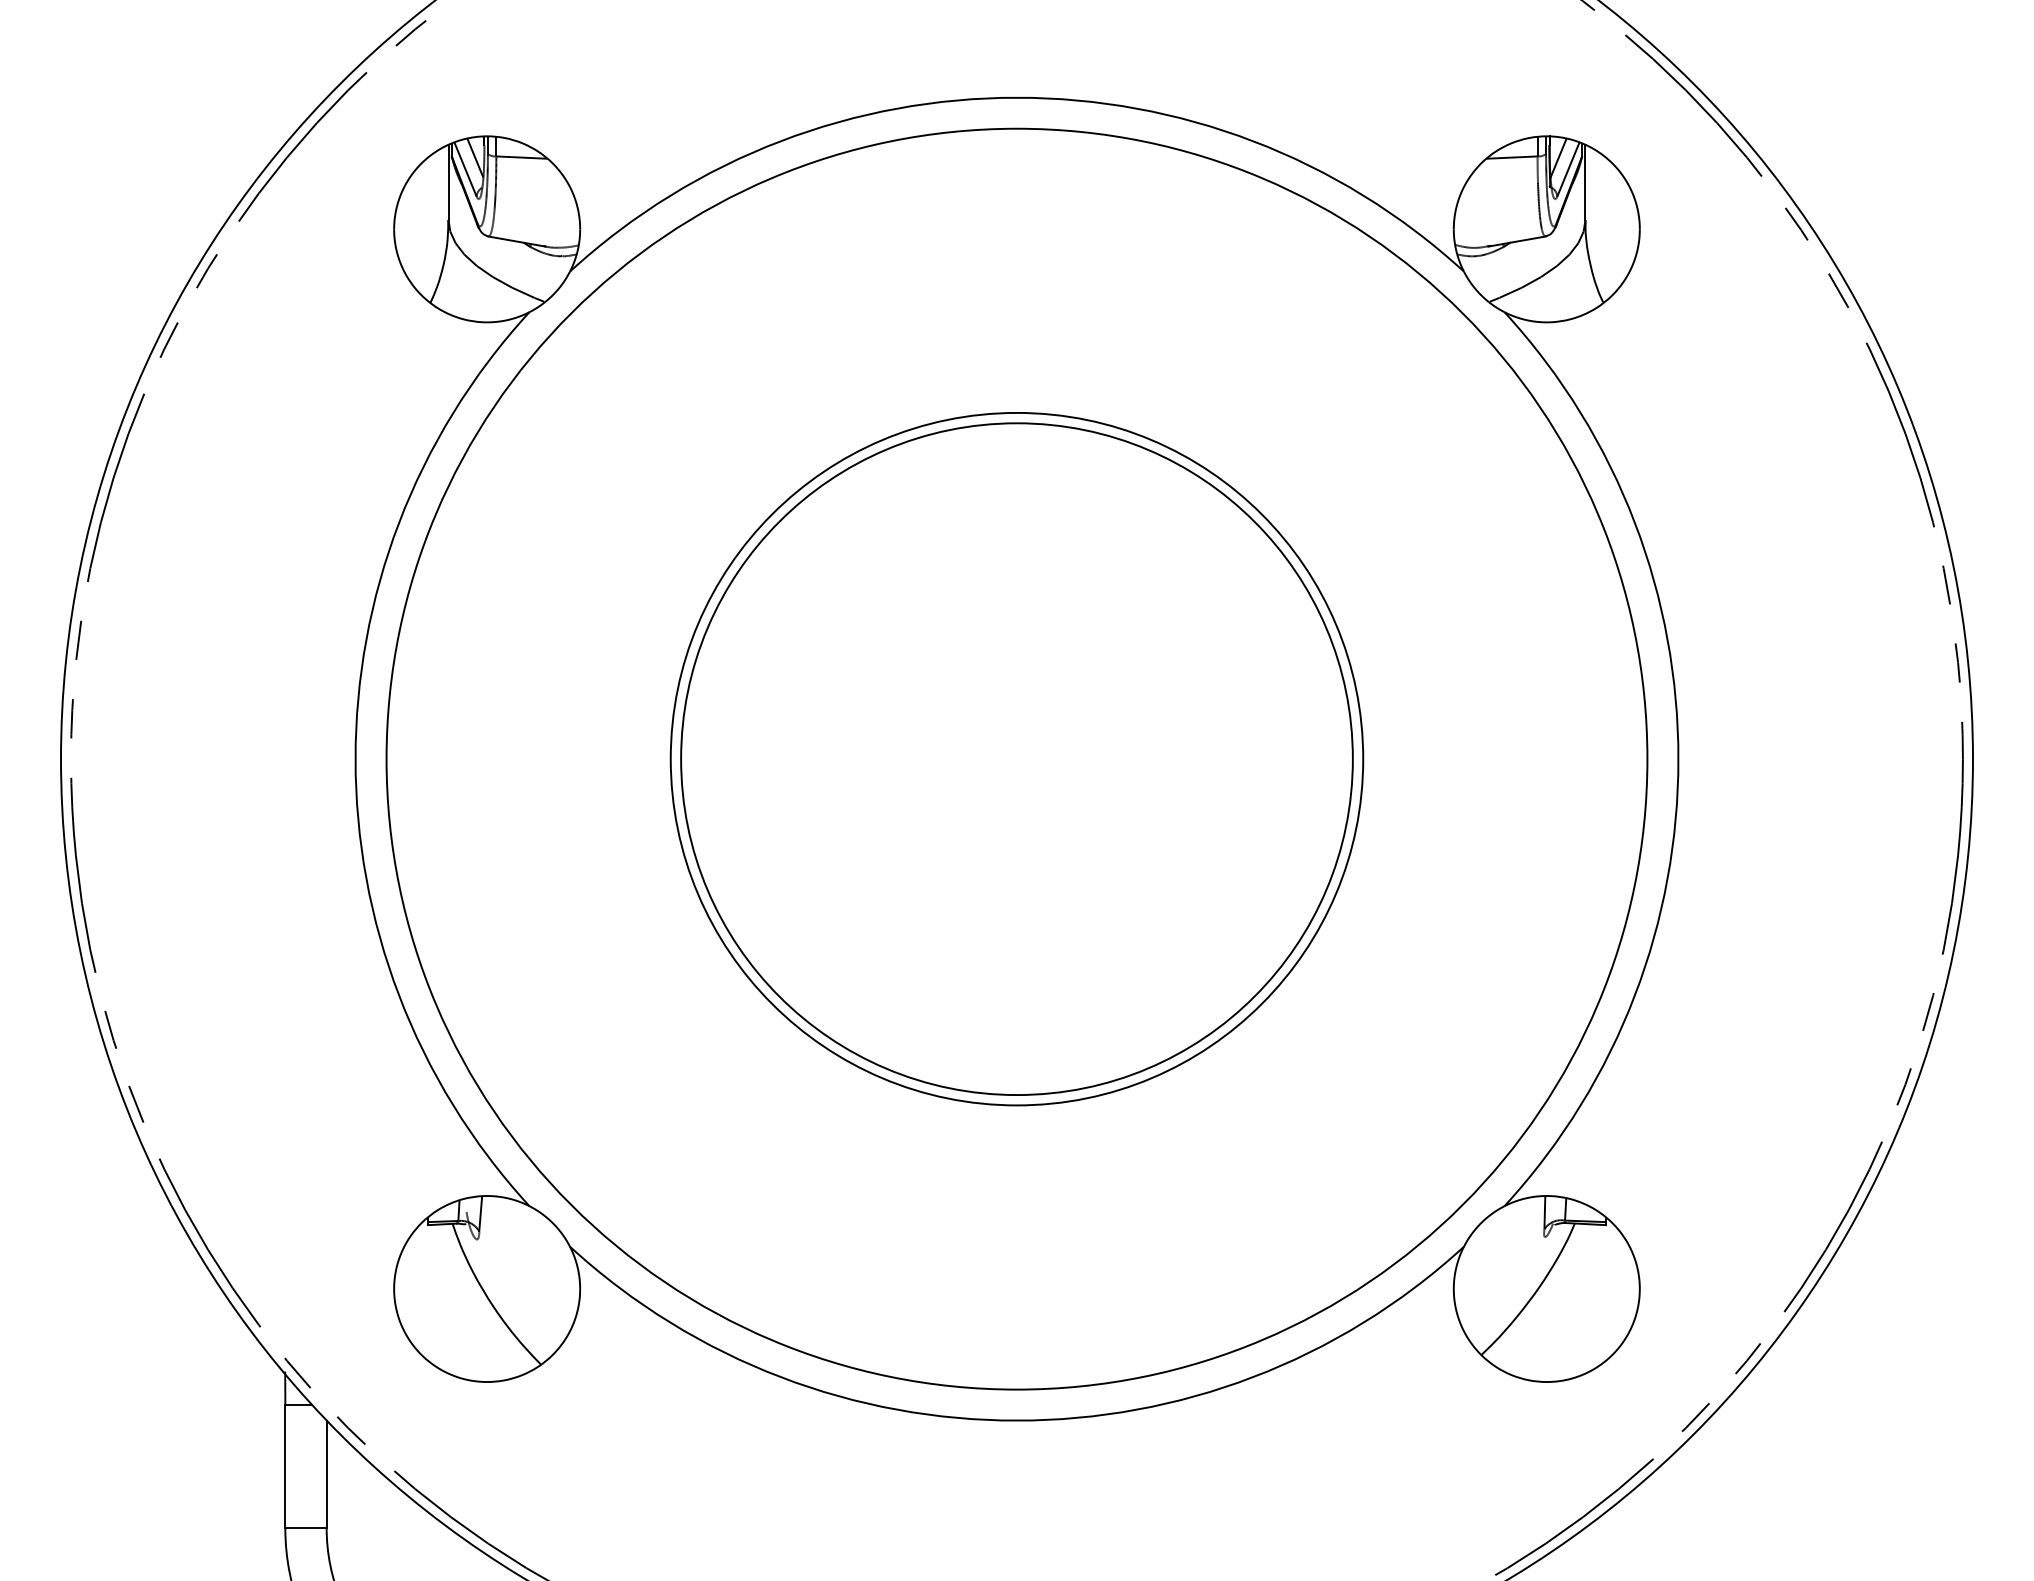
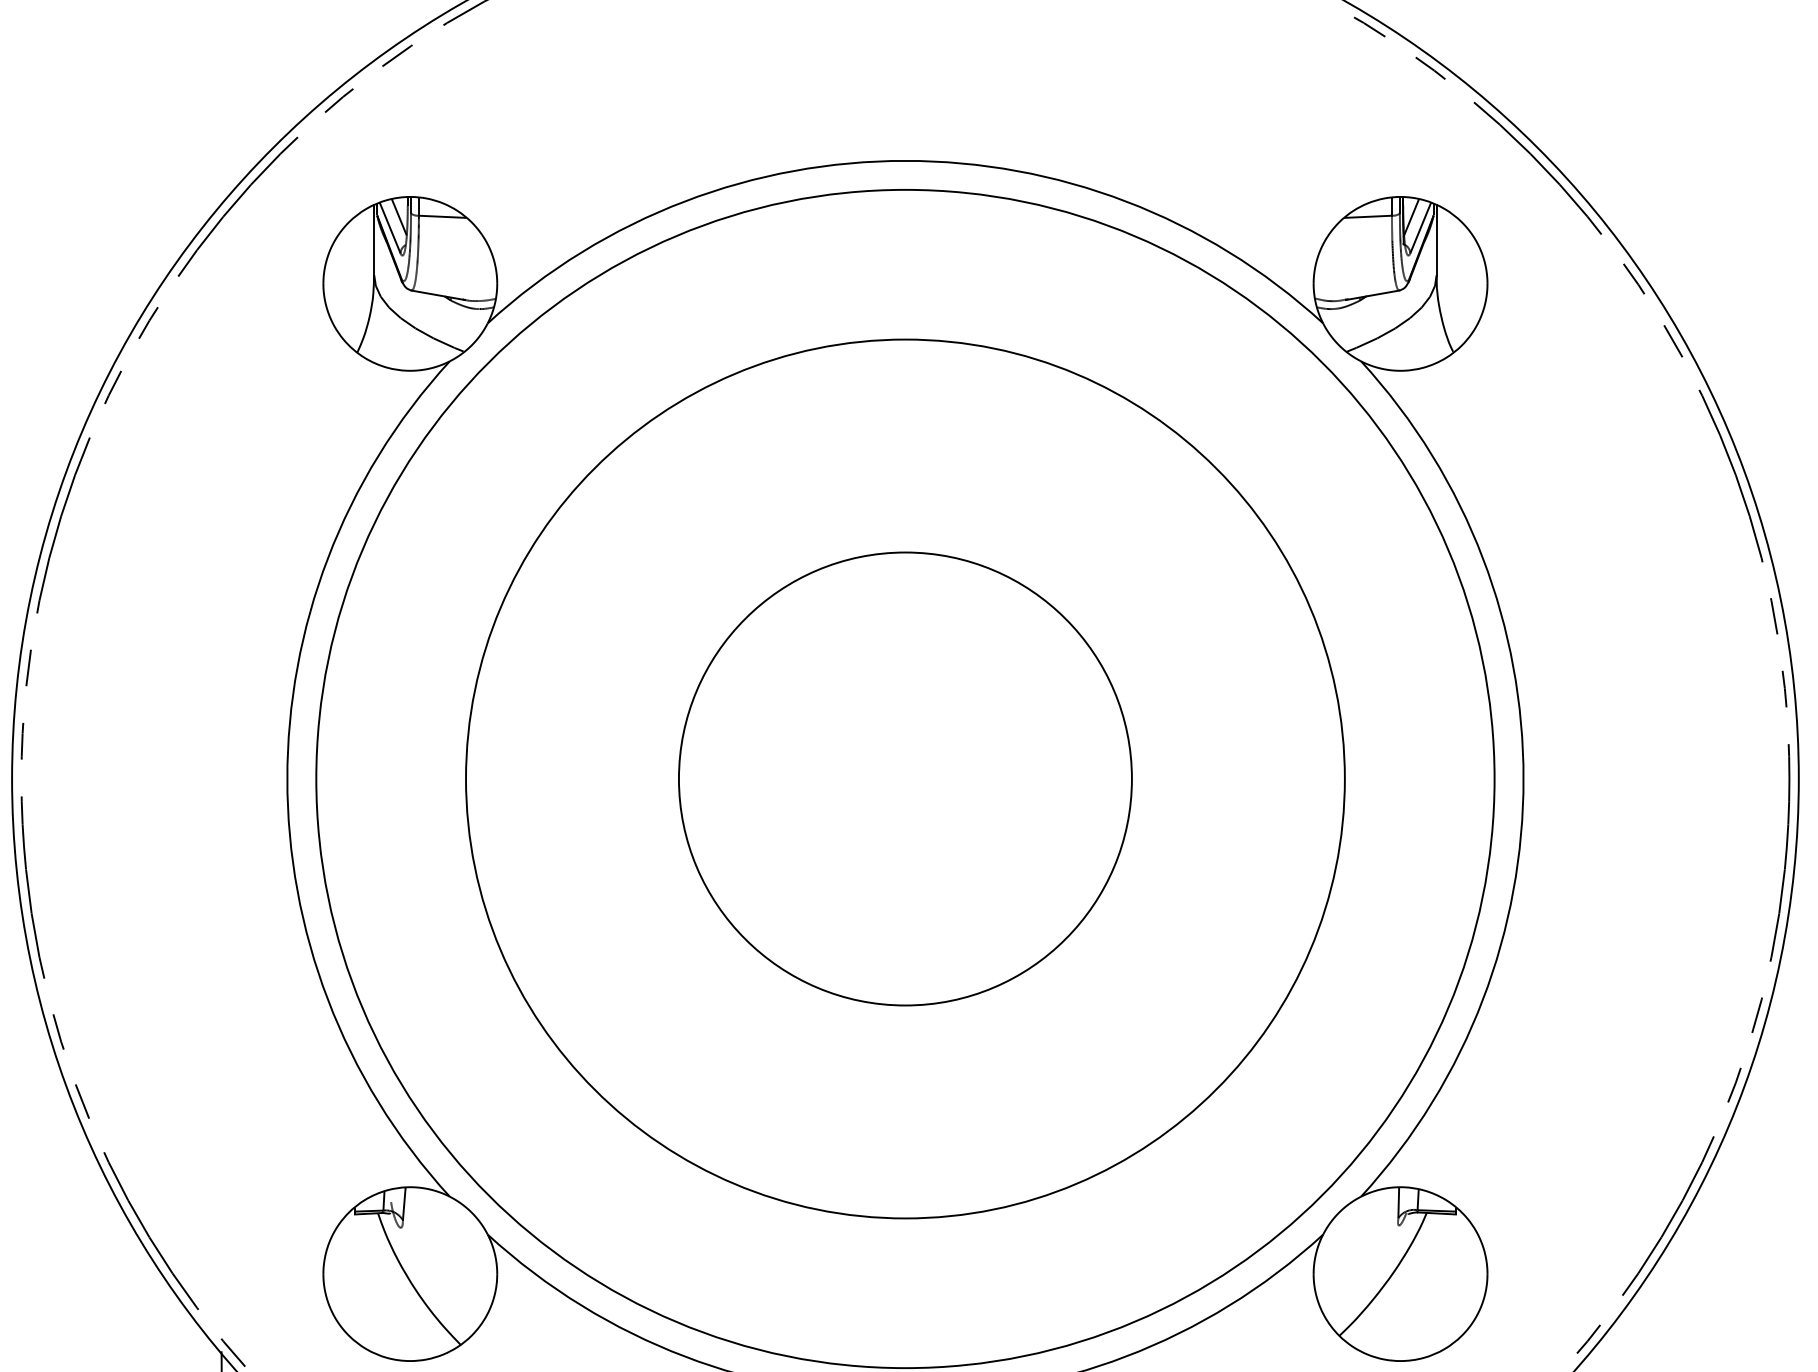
circle: (1016, 758) -> (904, 778), size x0.7
circle: (1016, 759) -> (904, 779), size x1.4

